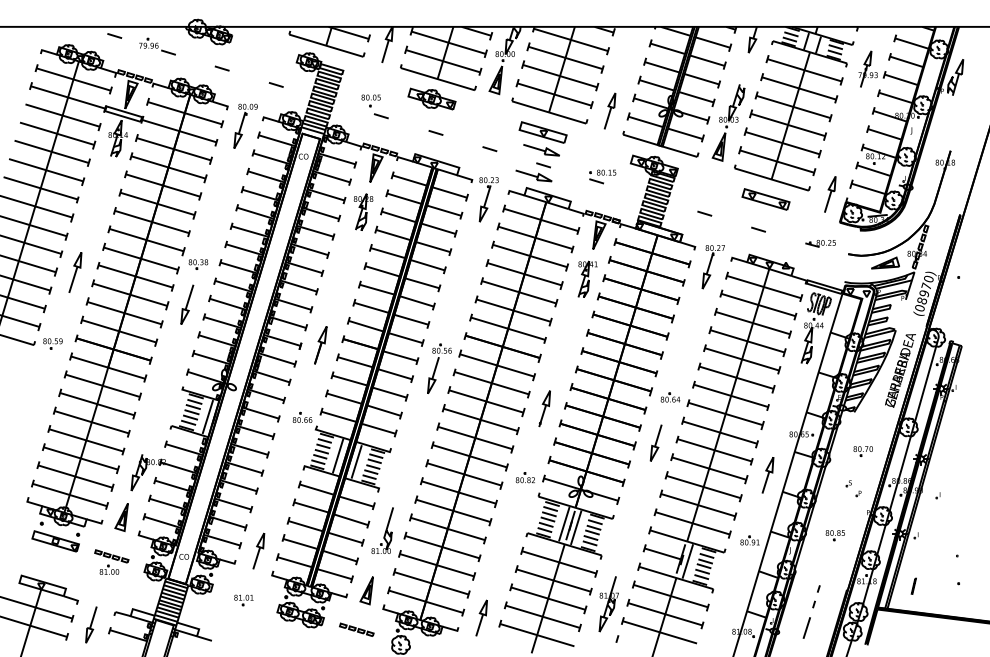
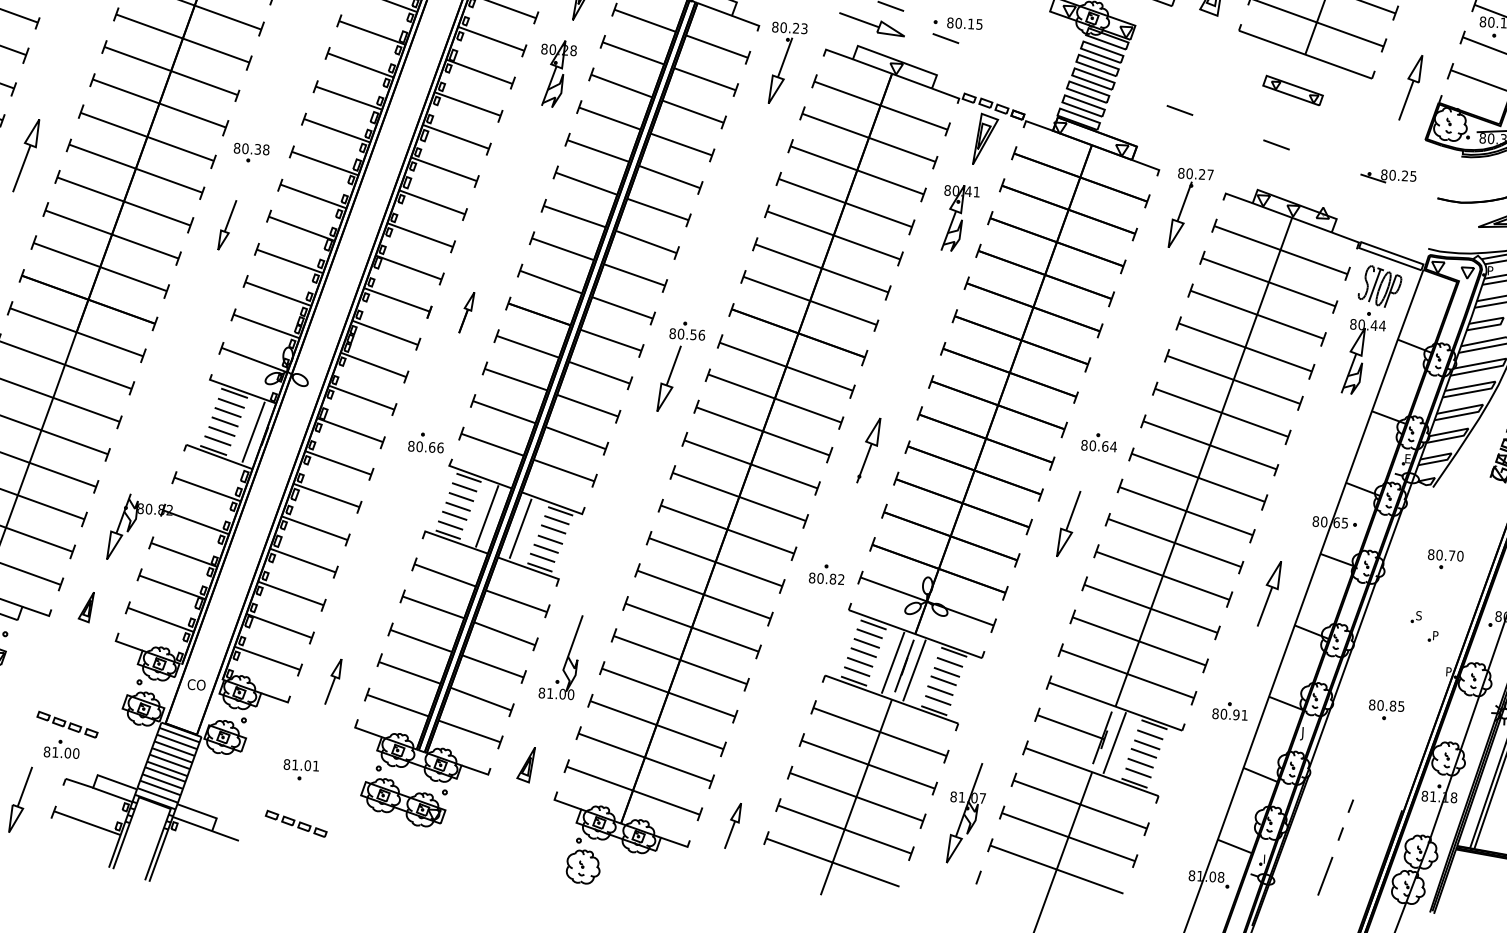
part: (602, 176) -> (956, 30), moved
part: (765, 199) -> (1292, 90), size x0.7
part: (187, 304) -> (227, 224), size x0.7
part: (320, 345) -> (466, 312), size x0.6
part: (121, 517) -> (86, 606), size x0.6
part: (258, 550) -> (332, 680), size x0.7
part: (111, 561) -> (66, 733), moved
part: (366, 590) -> (525, 764), size x0.7
part: (481, 617) -> (732, 824), size x0.7
part: (356, 629) -> (295, 823), moved

